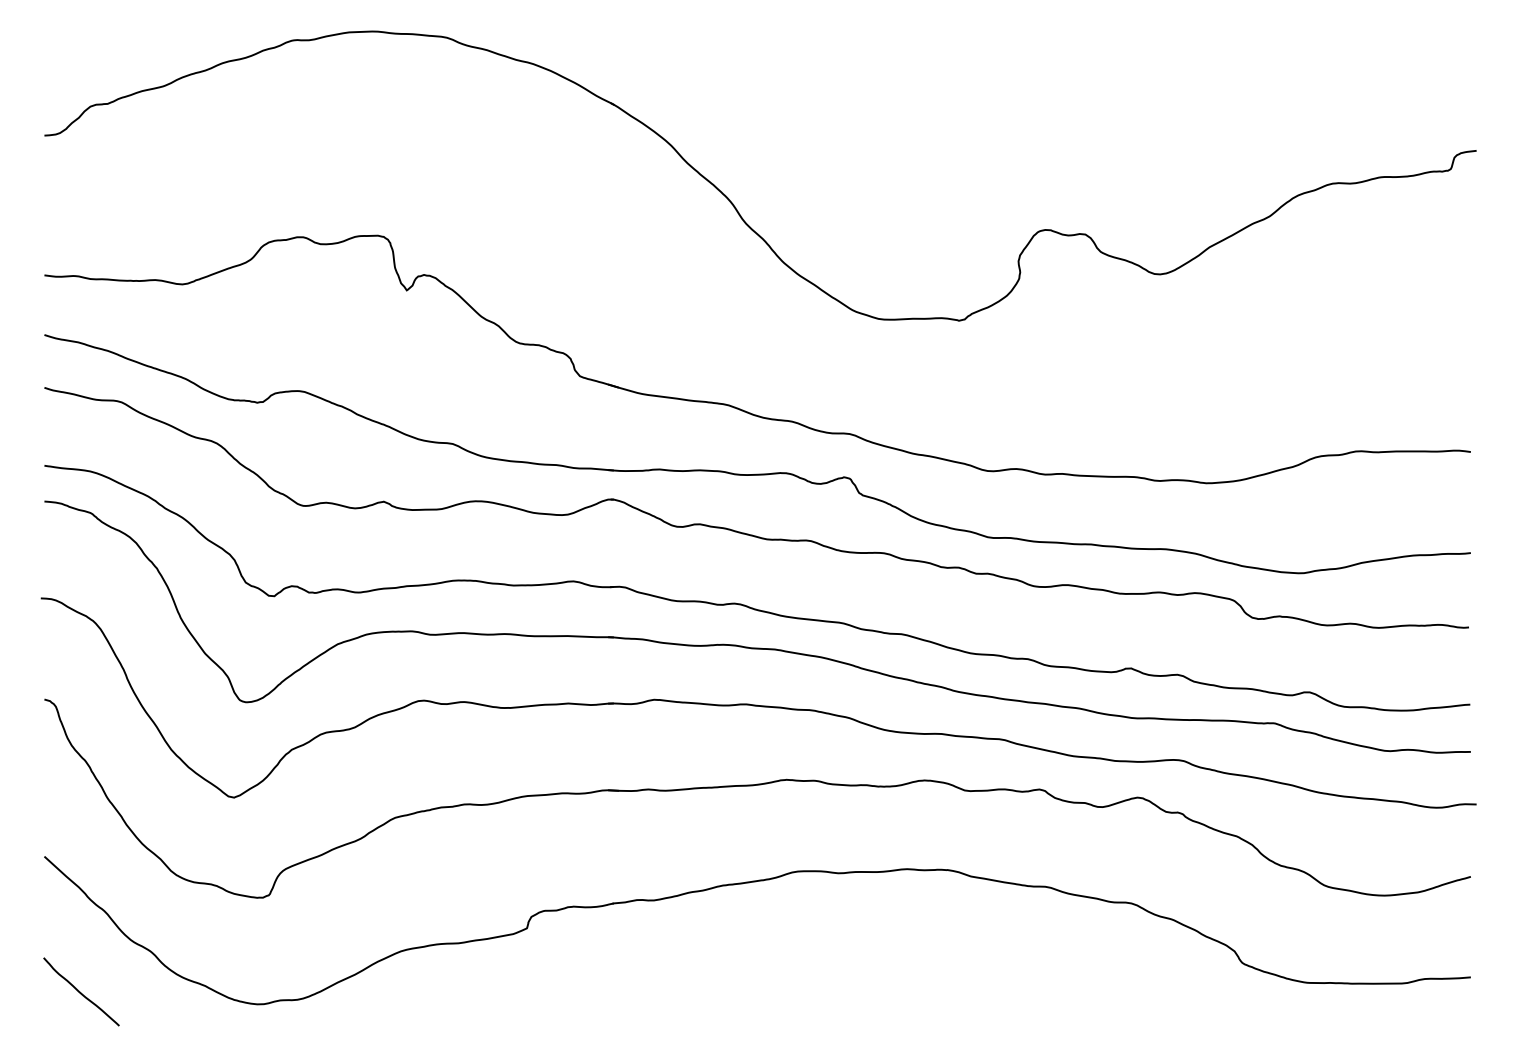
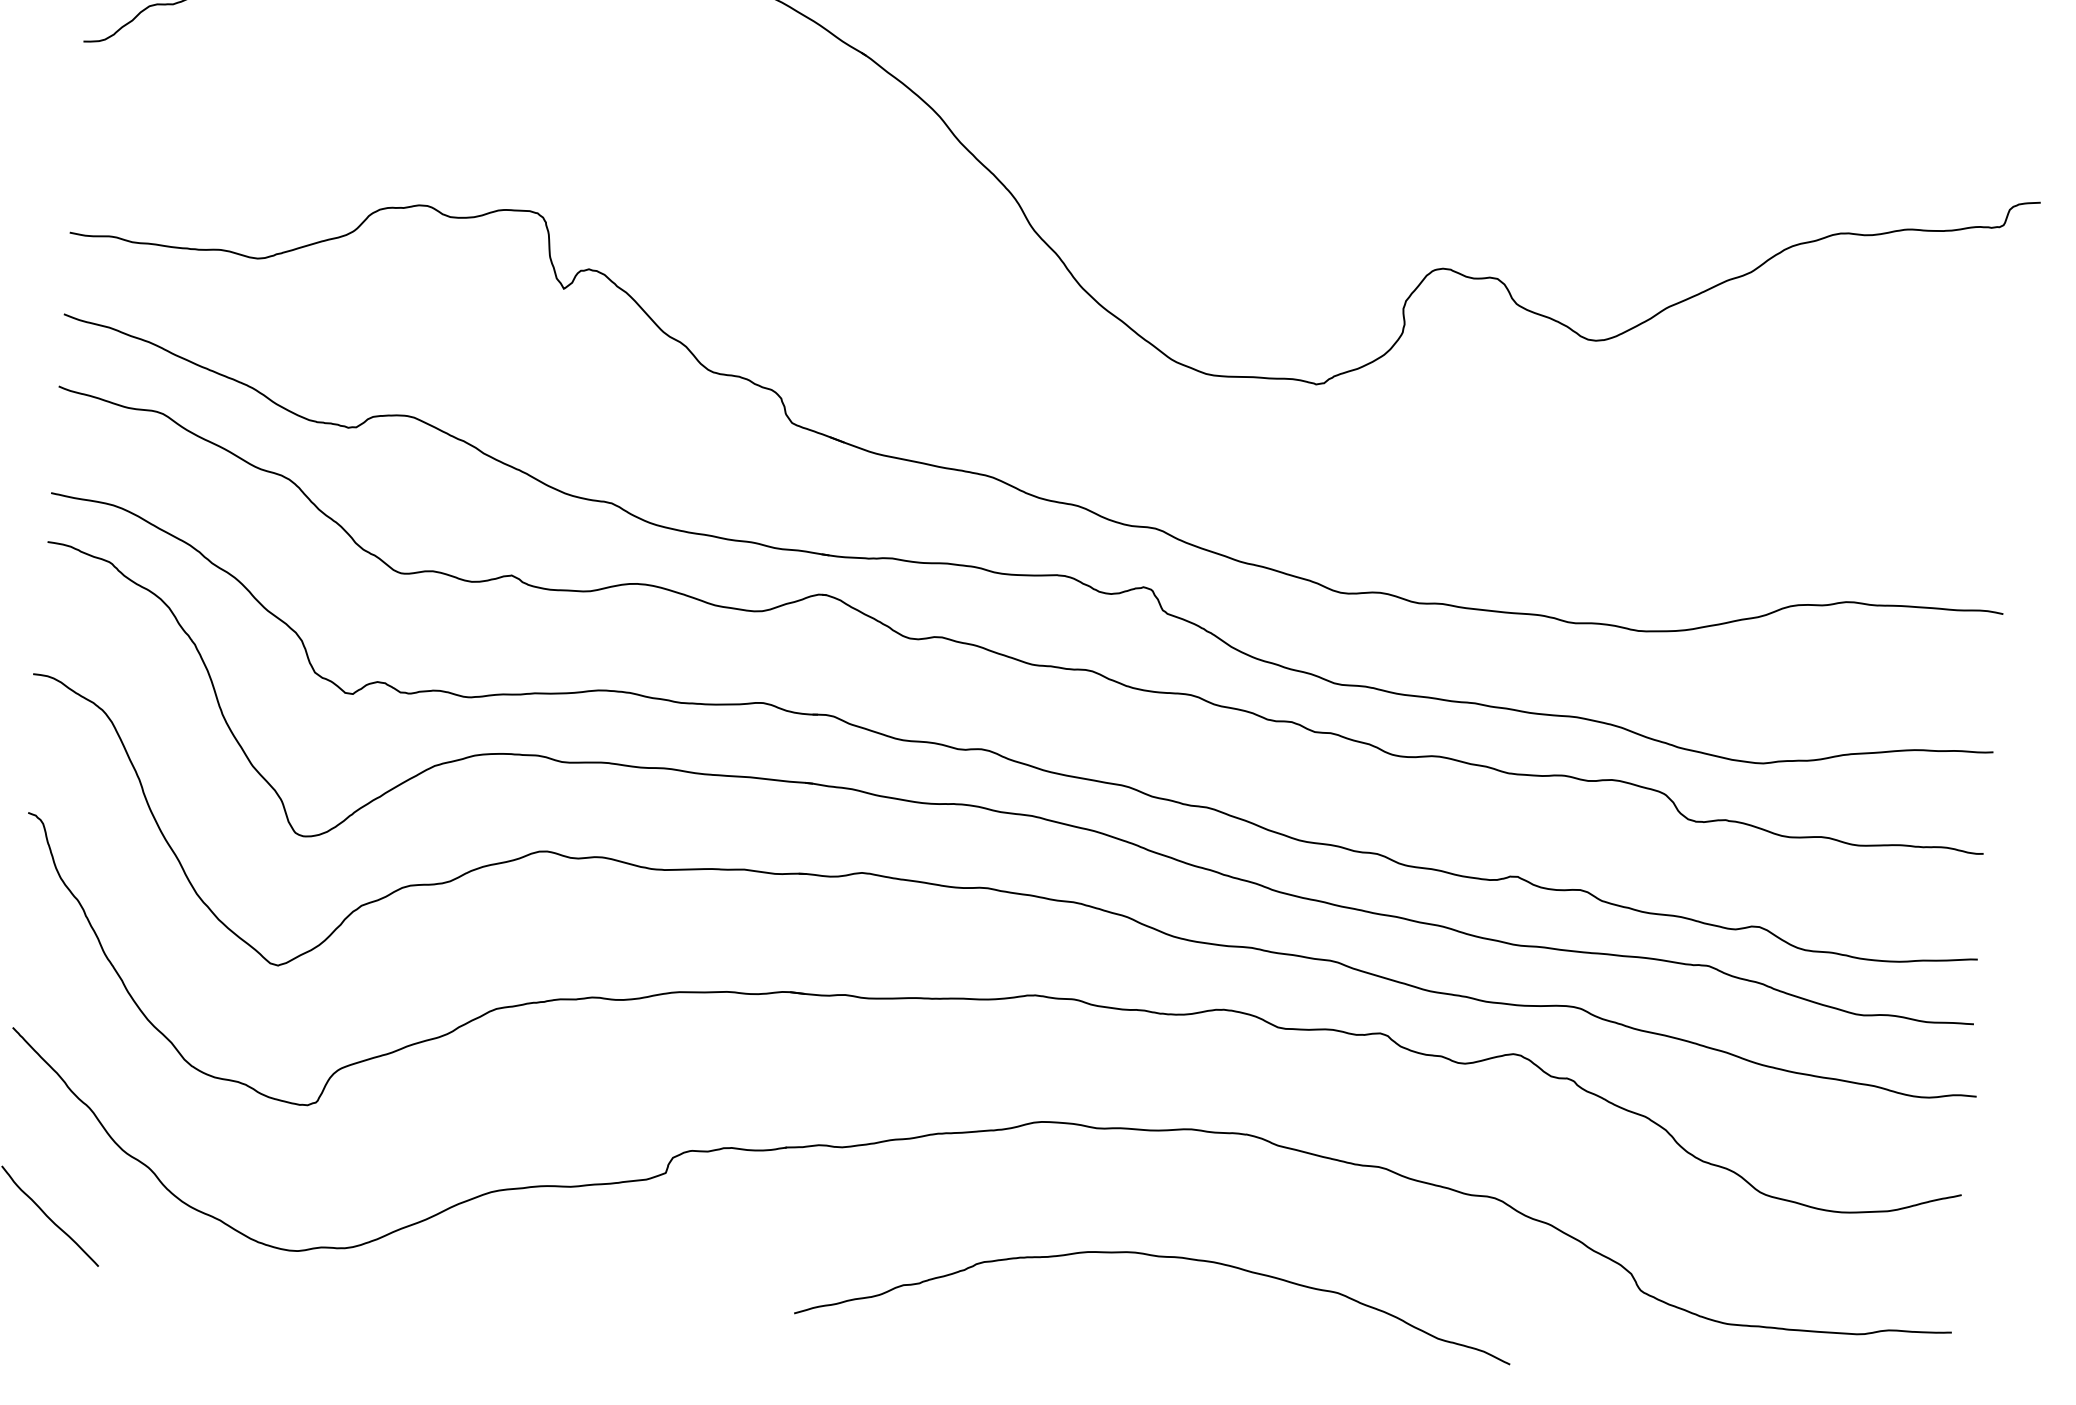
curve: (889, 964) -> (1157, 1258), added

